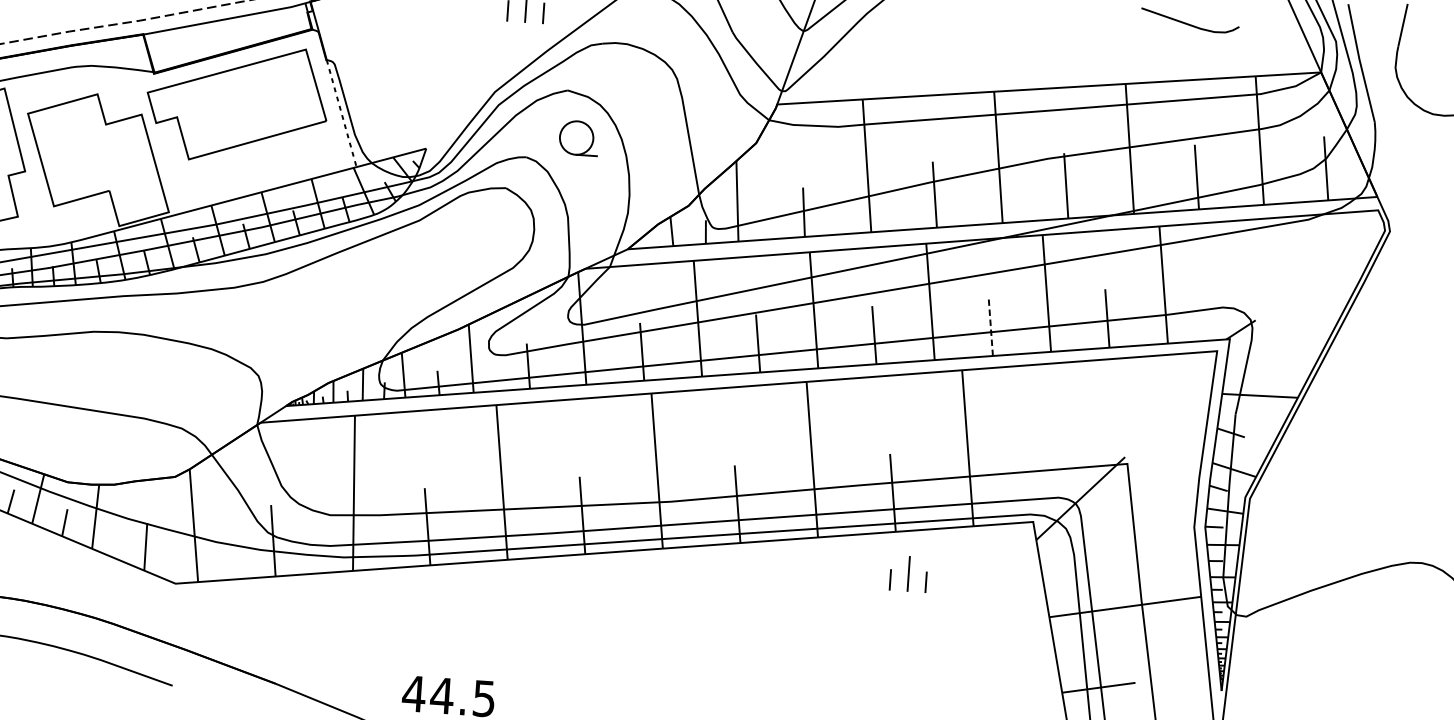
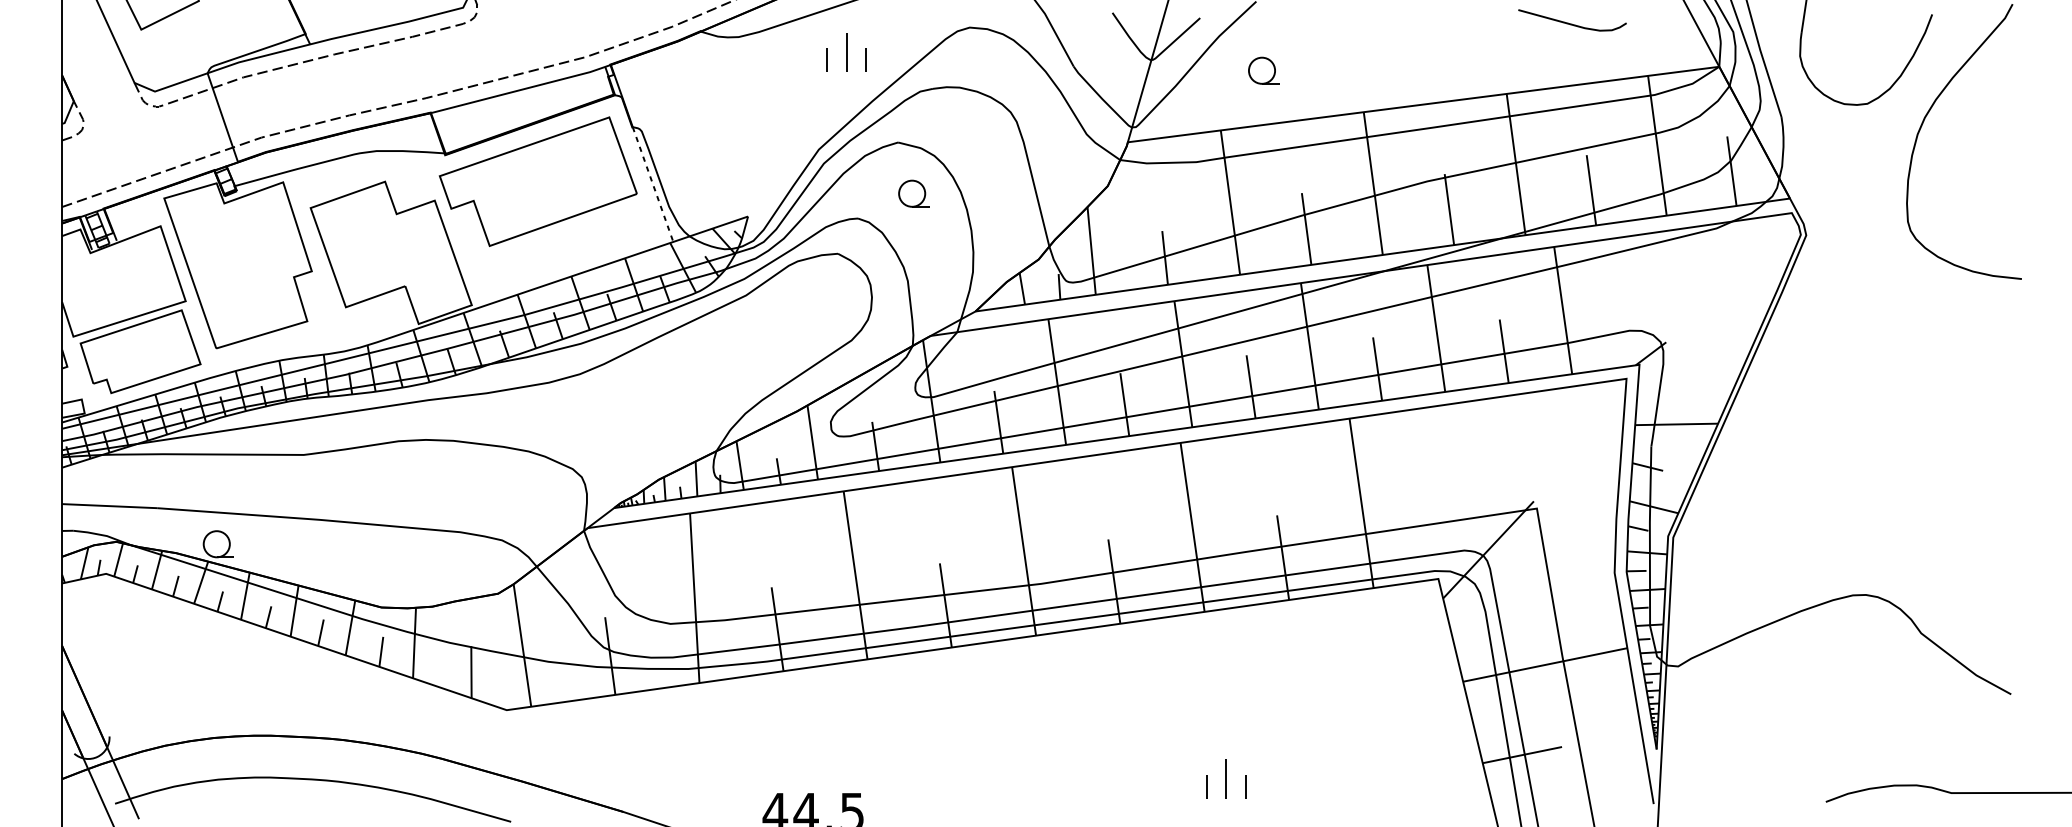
part: (905, 47) -> (1263, 70), added
part: (578, 137) -> (913, 193), size x0.71
line: (990, 326) -> (1377, 368), dashed -> solid
part: (908, 573) -> (1226, 778), moved

